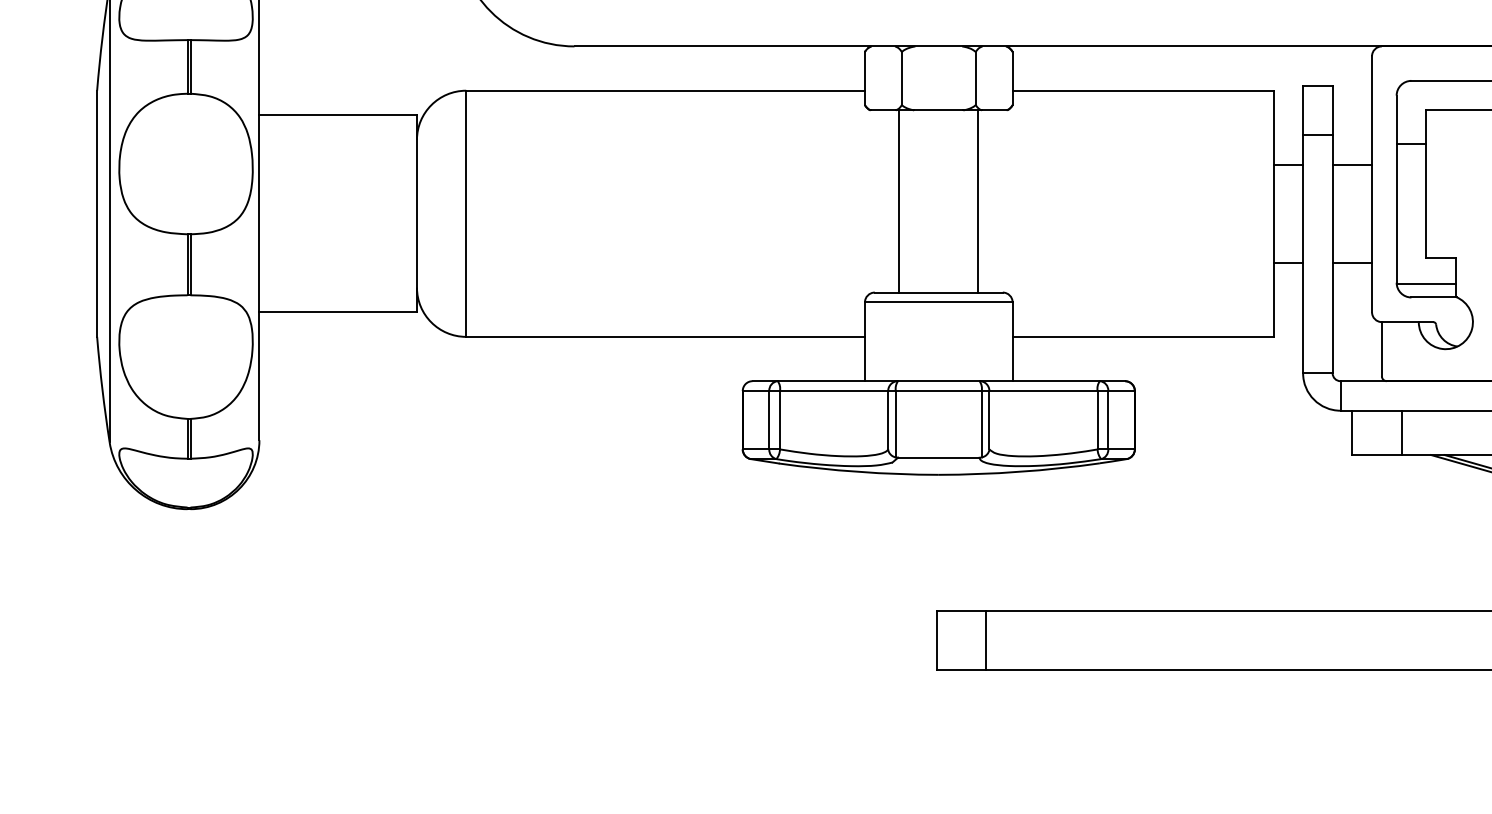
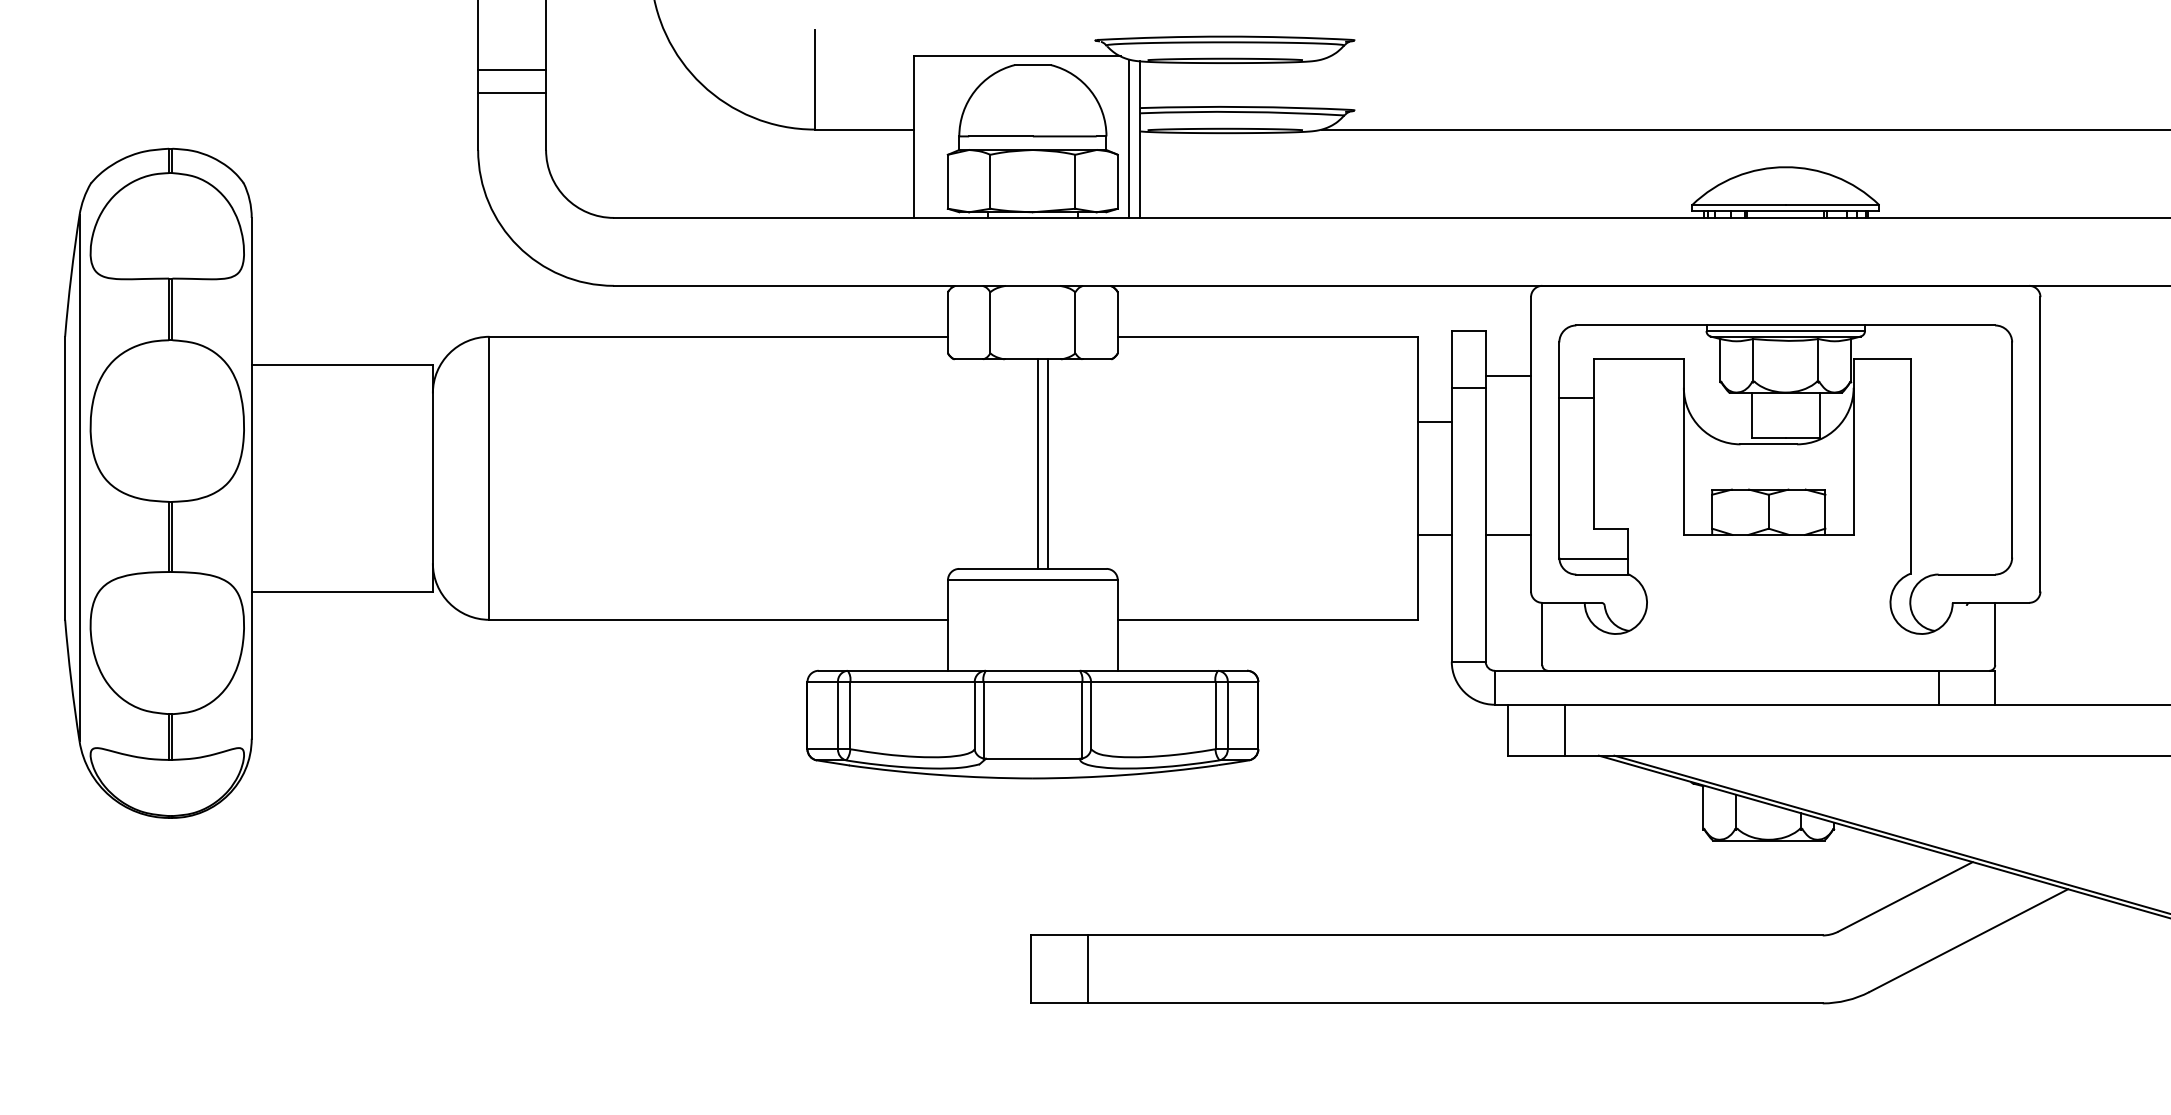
line: (1352, 164) -> (1508, 375), moved
line: (899, 200) -> (1047, 463), moved
line: (978, 200) -> (1038, 463), moved

